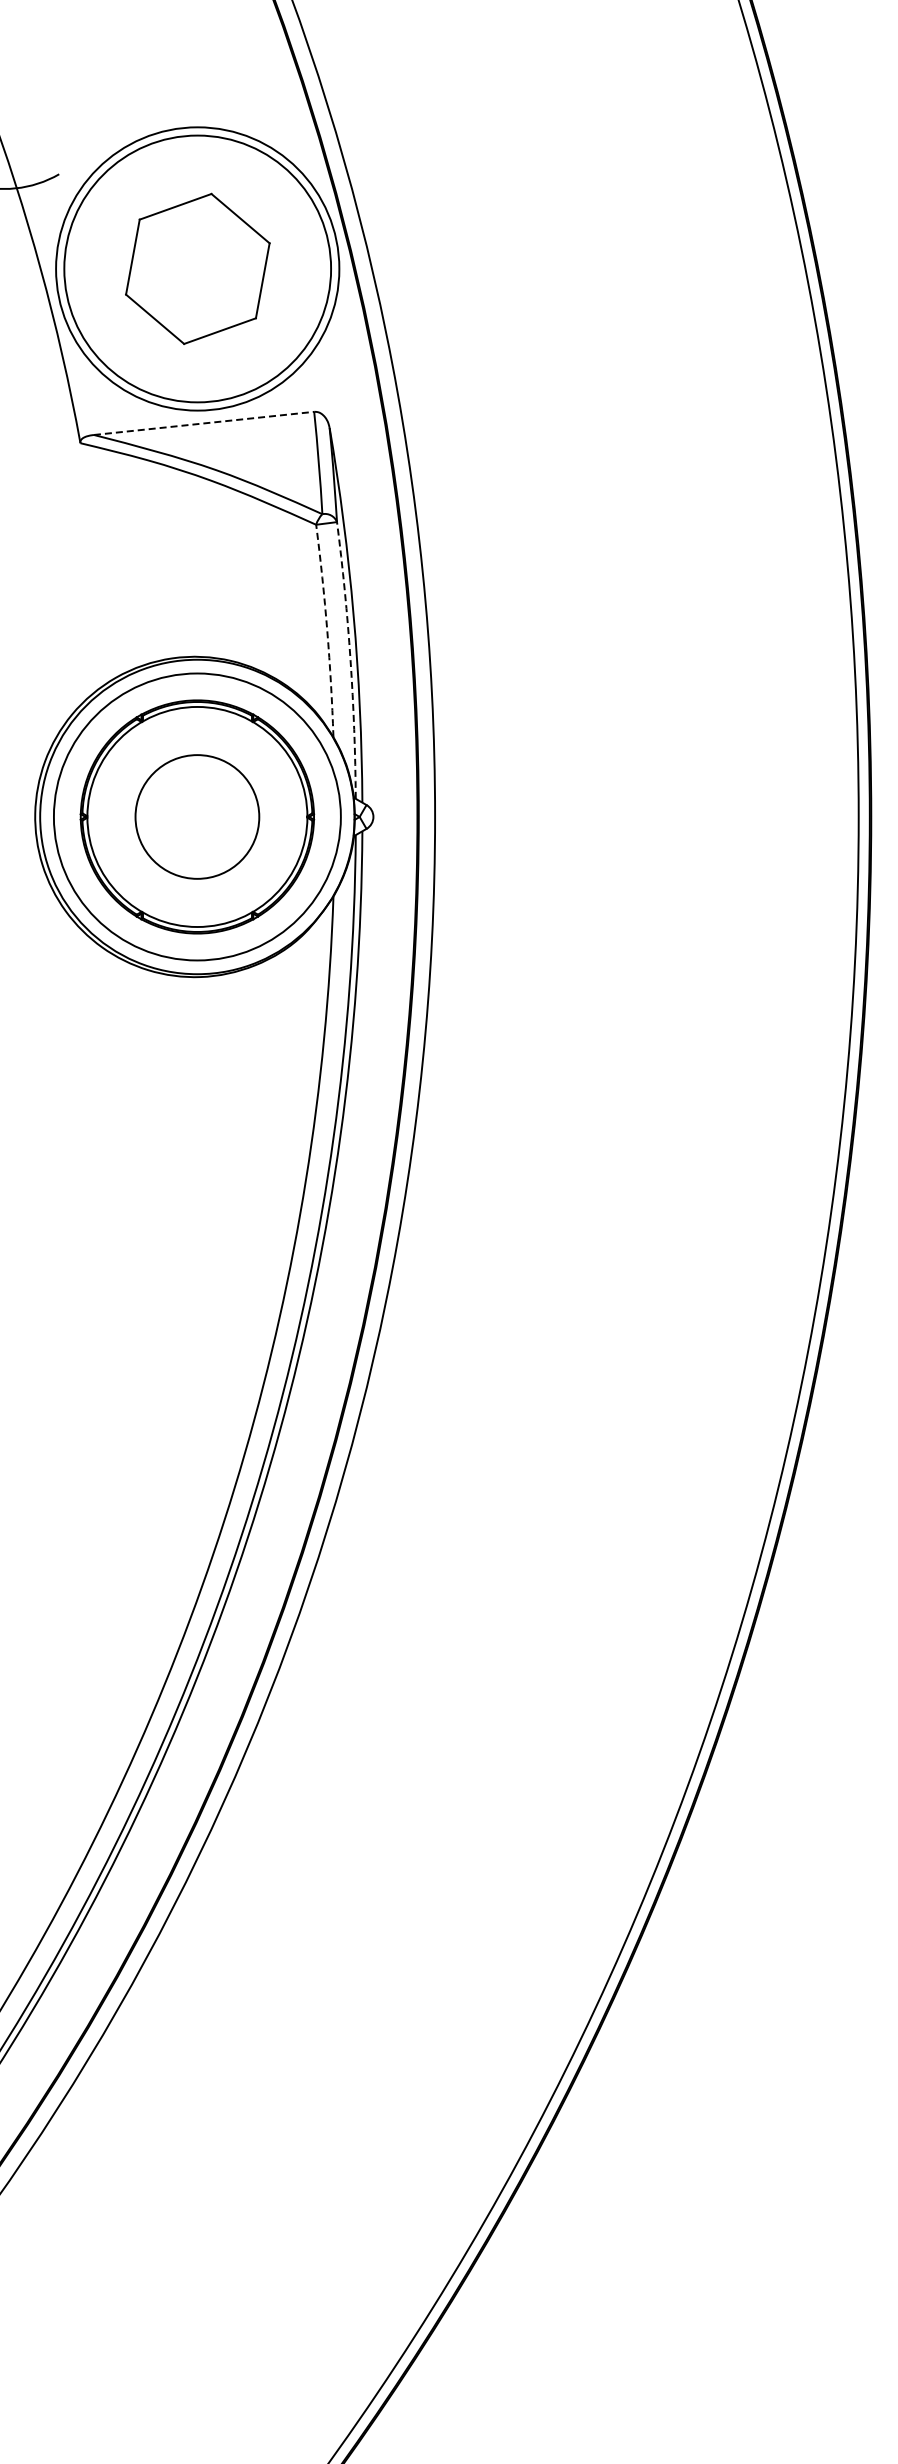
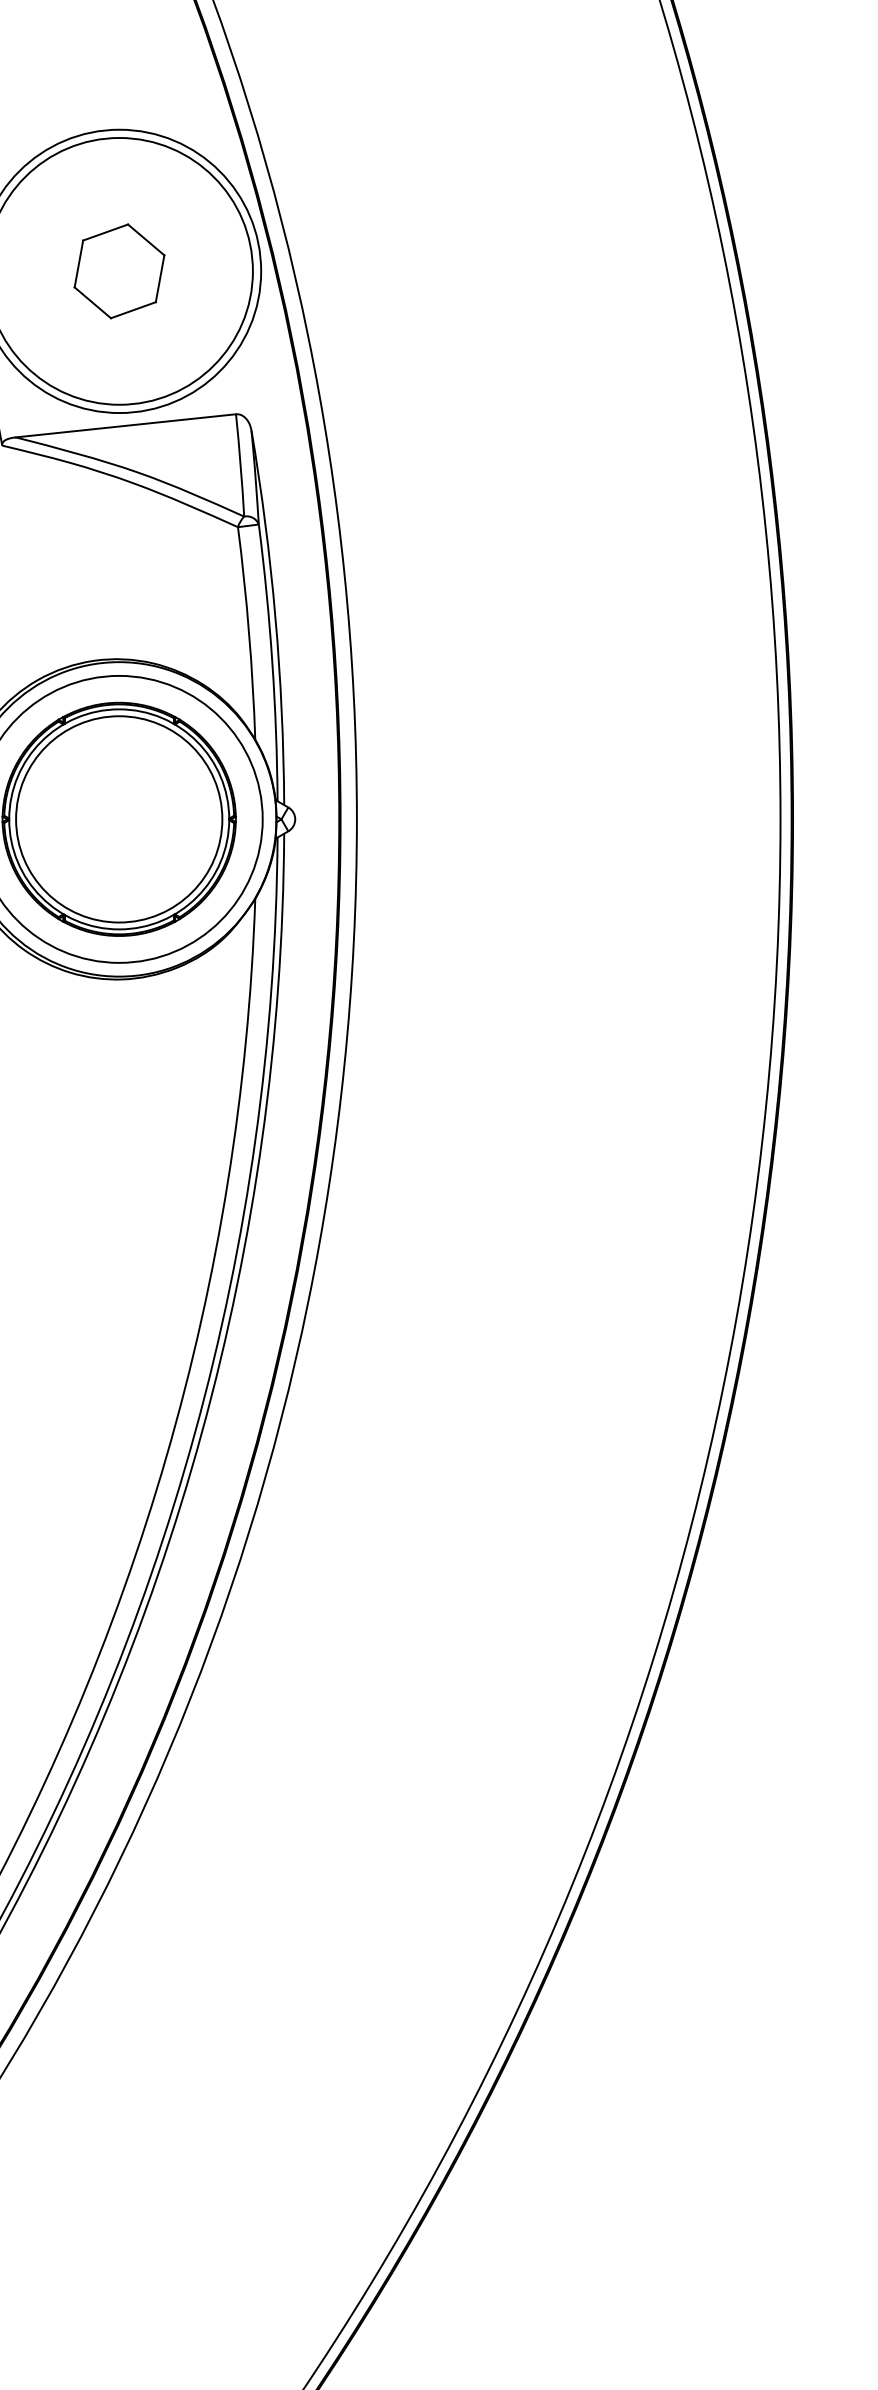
part: (197, 268) -> (119, 270), size x0.62
line: (204, 423) -> (126, 425), dashed -> solid
arc: (327, 630) -> (249, 632), dashed -> solid
arc: (350, 660) -> (272, 662), dashed -> solid
circle: (197, 816) -> (119, 818), size x1.67

